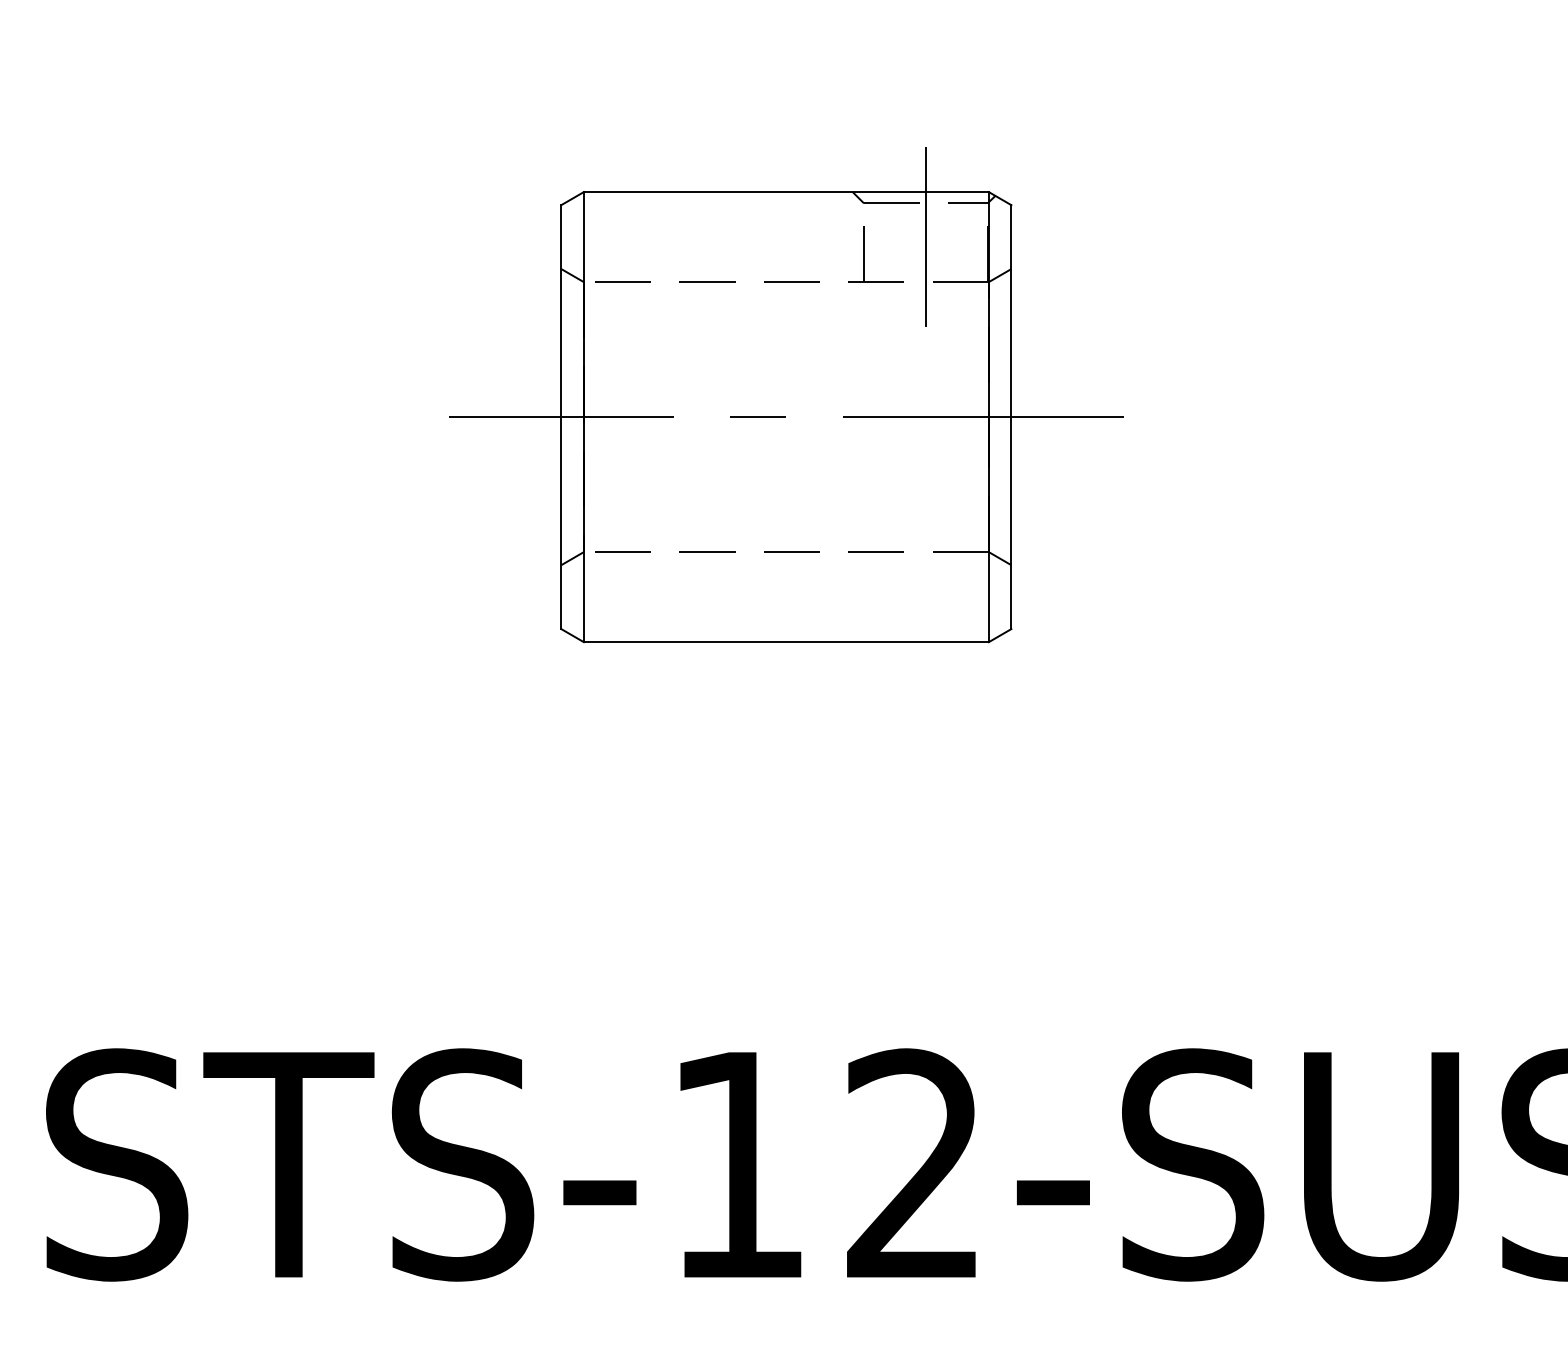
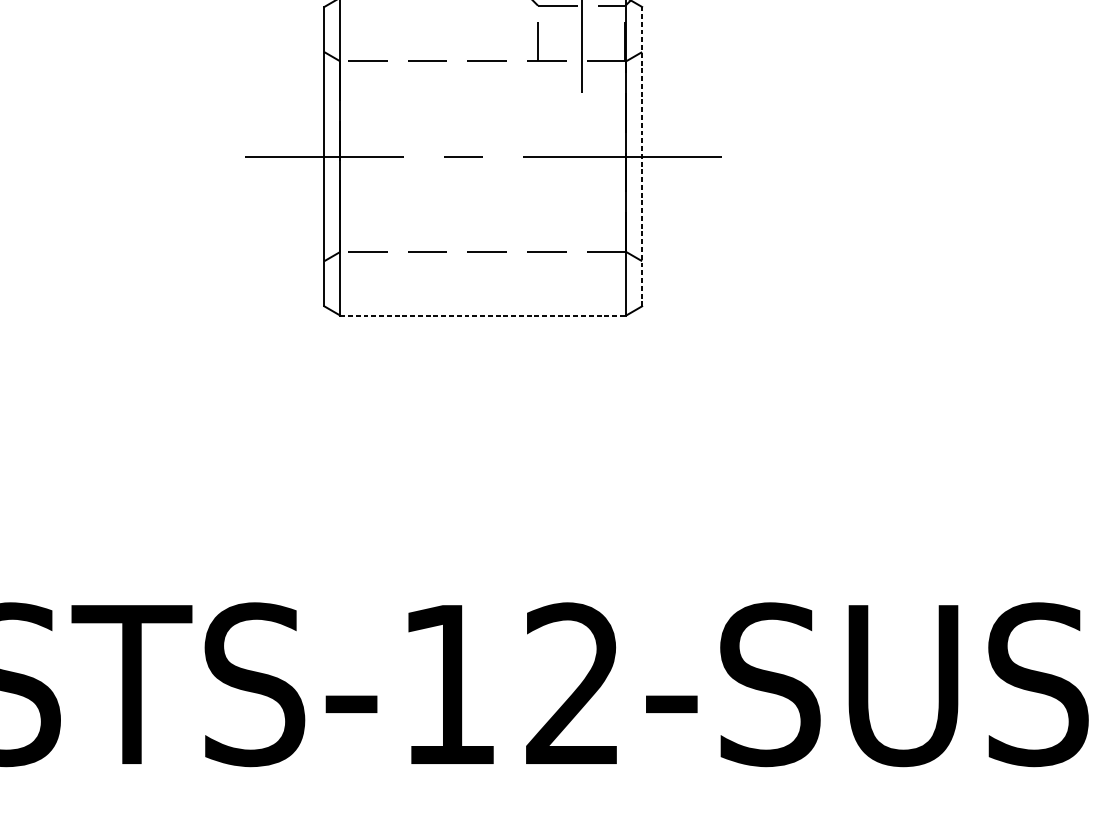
line: (1011, 417) -> (642, 156), solid -> dashed
line: (786, 642) -> (483, 315), solid -> dashed

